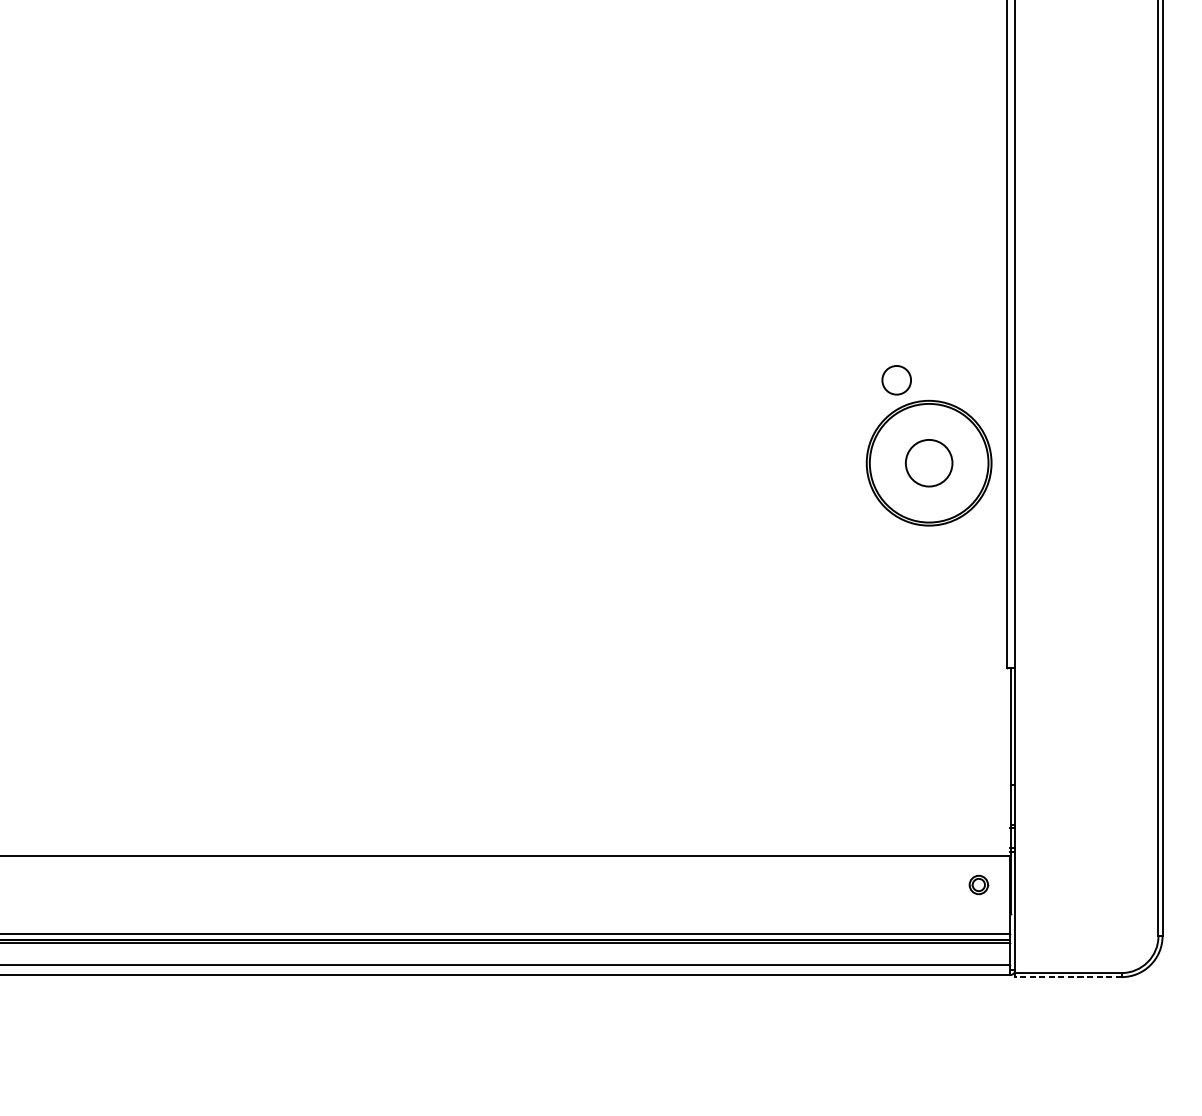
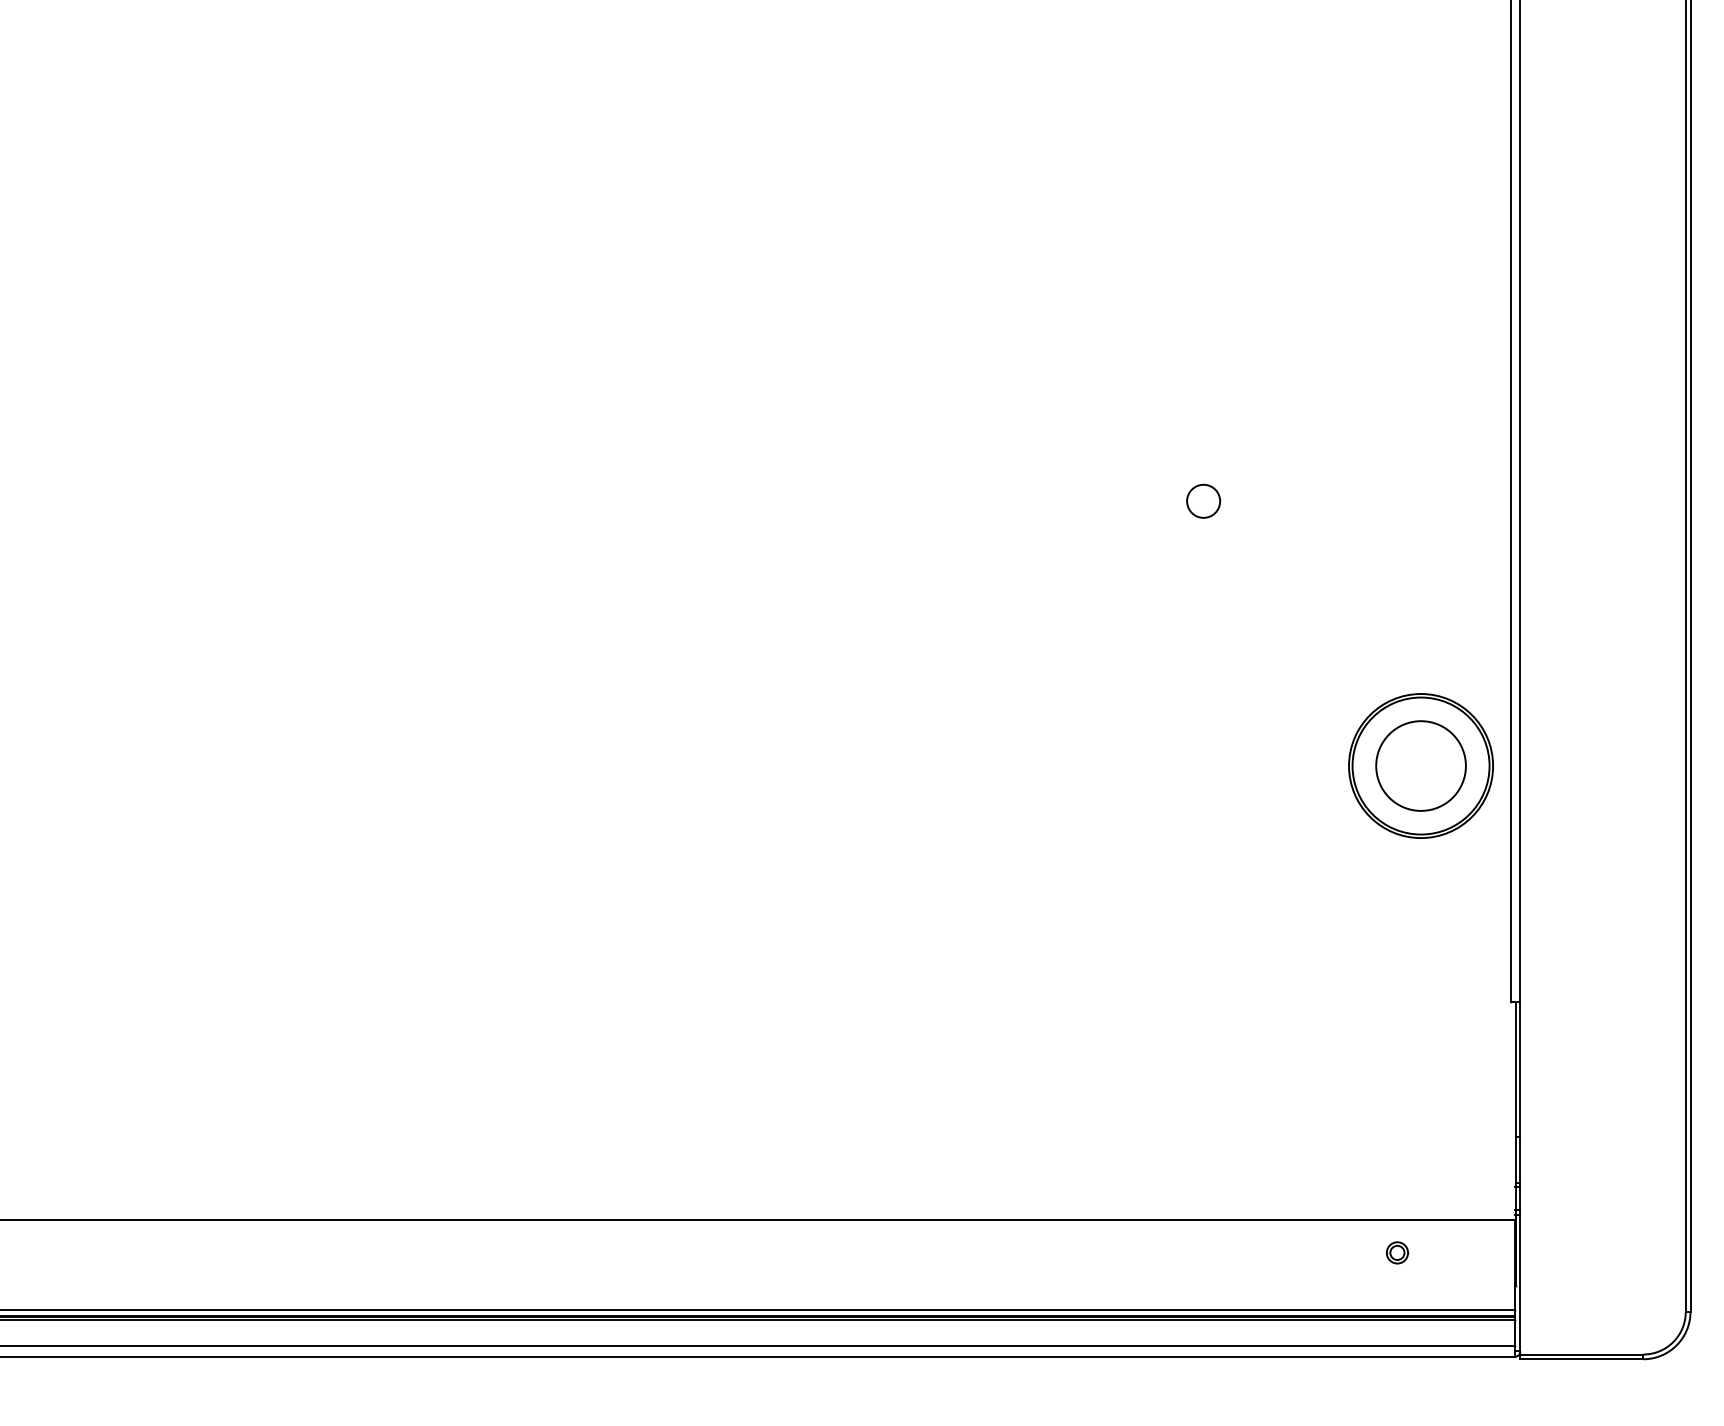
circle: (896, 379) -> (1203, 500), moved
circle: (928, 462) -> (1420, 765), size x1.67
part: (978, 884) -> (1397, 1252), moved
line: (1068, 977) -> (1581, 1359), dashed -> solid

